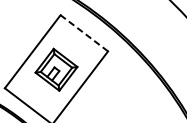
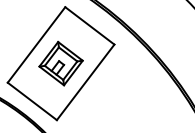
line: (83, 32) -> (89, 25), dashed -> solid

